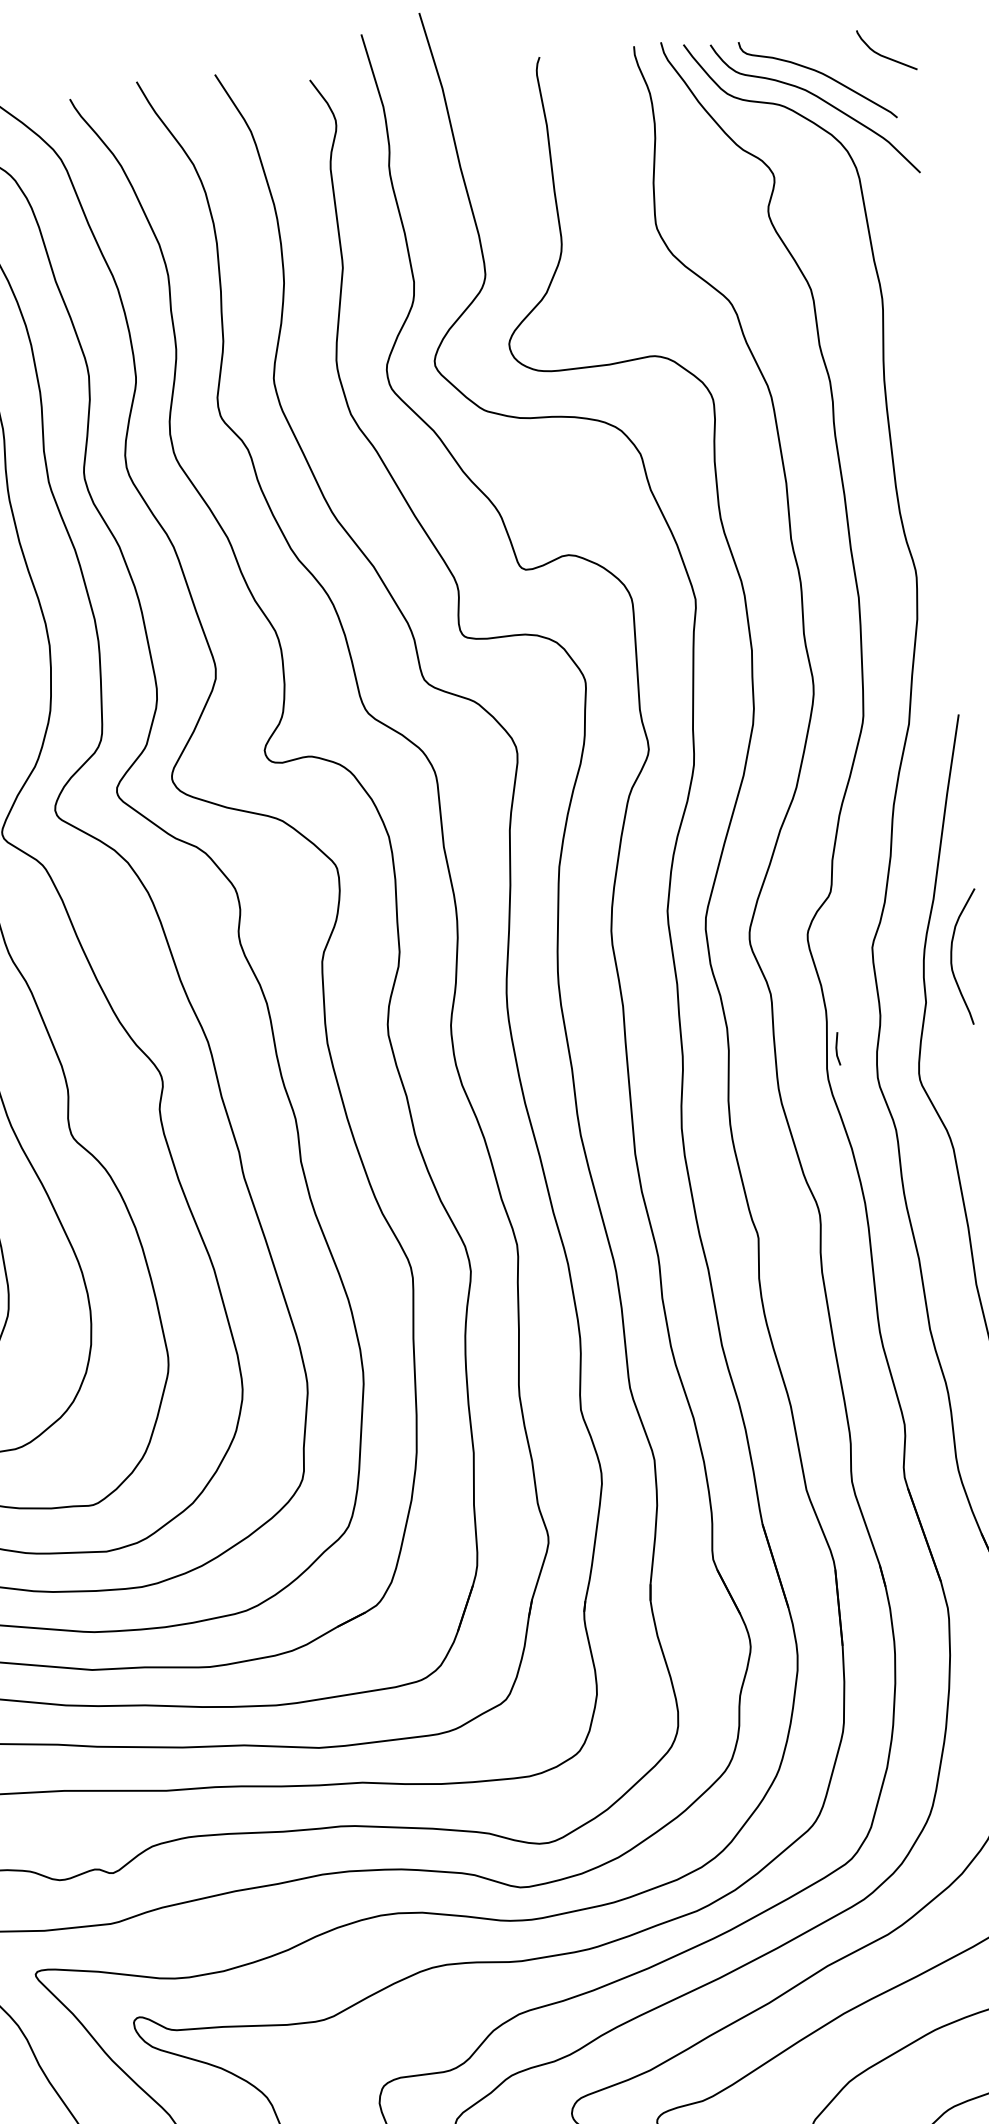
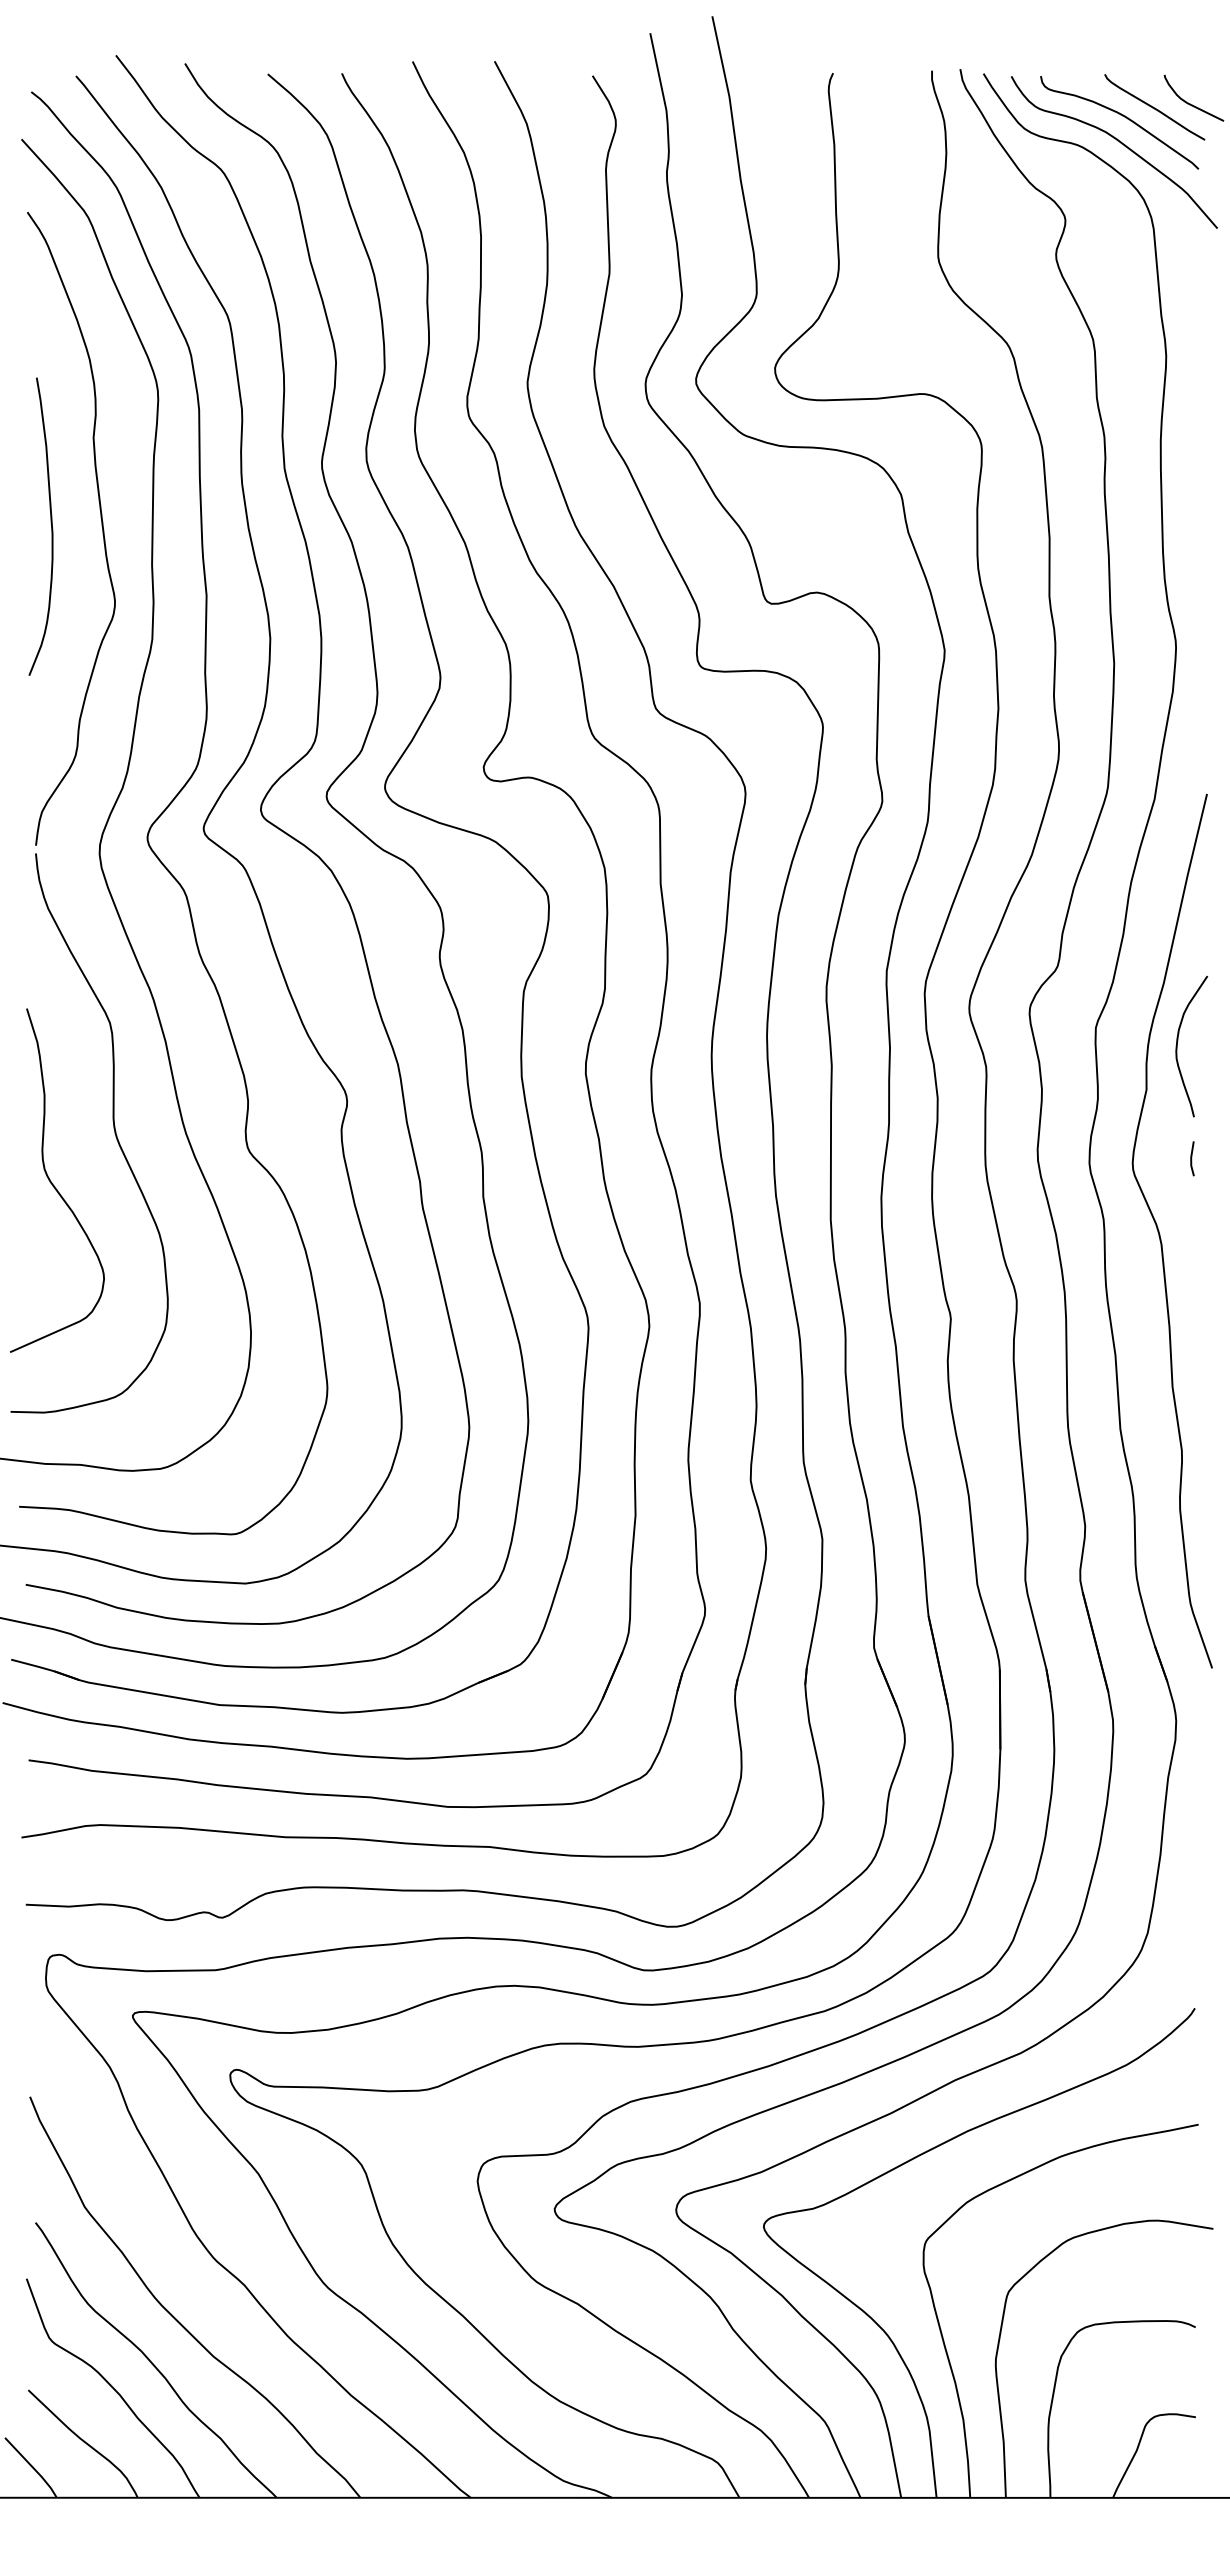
curve: (849, 62) -> (1154, 107), added
line: (837, 1048) -> (1192, 1158), moved

